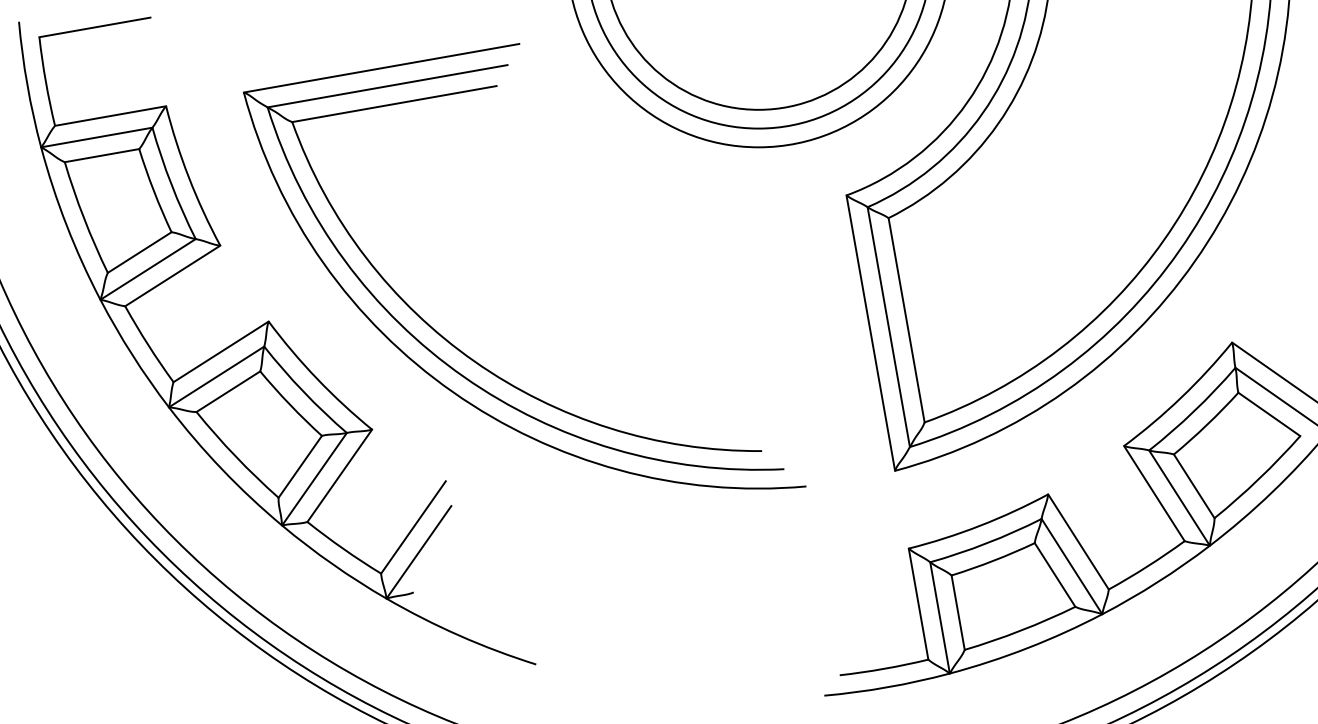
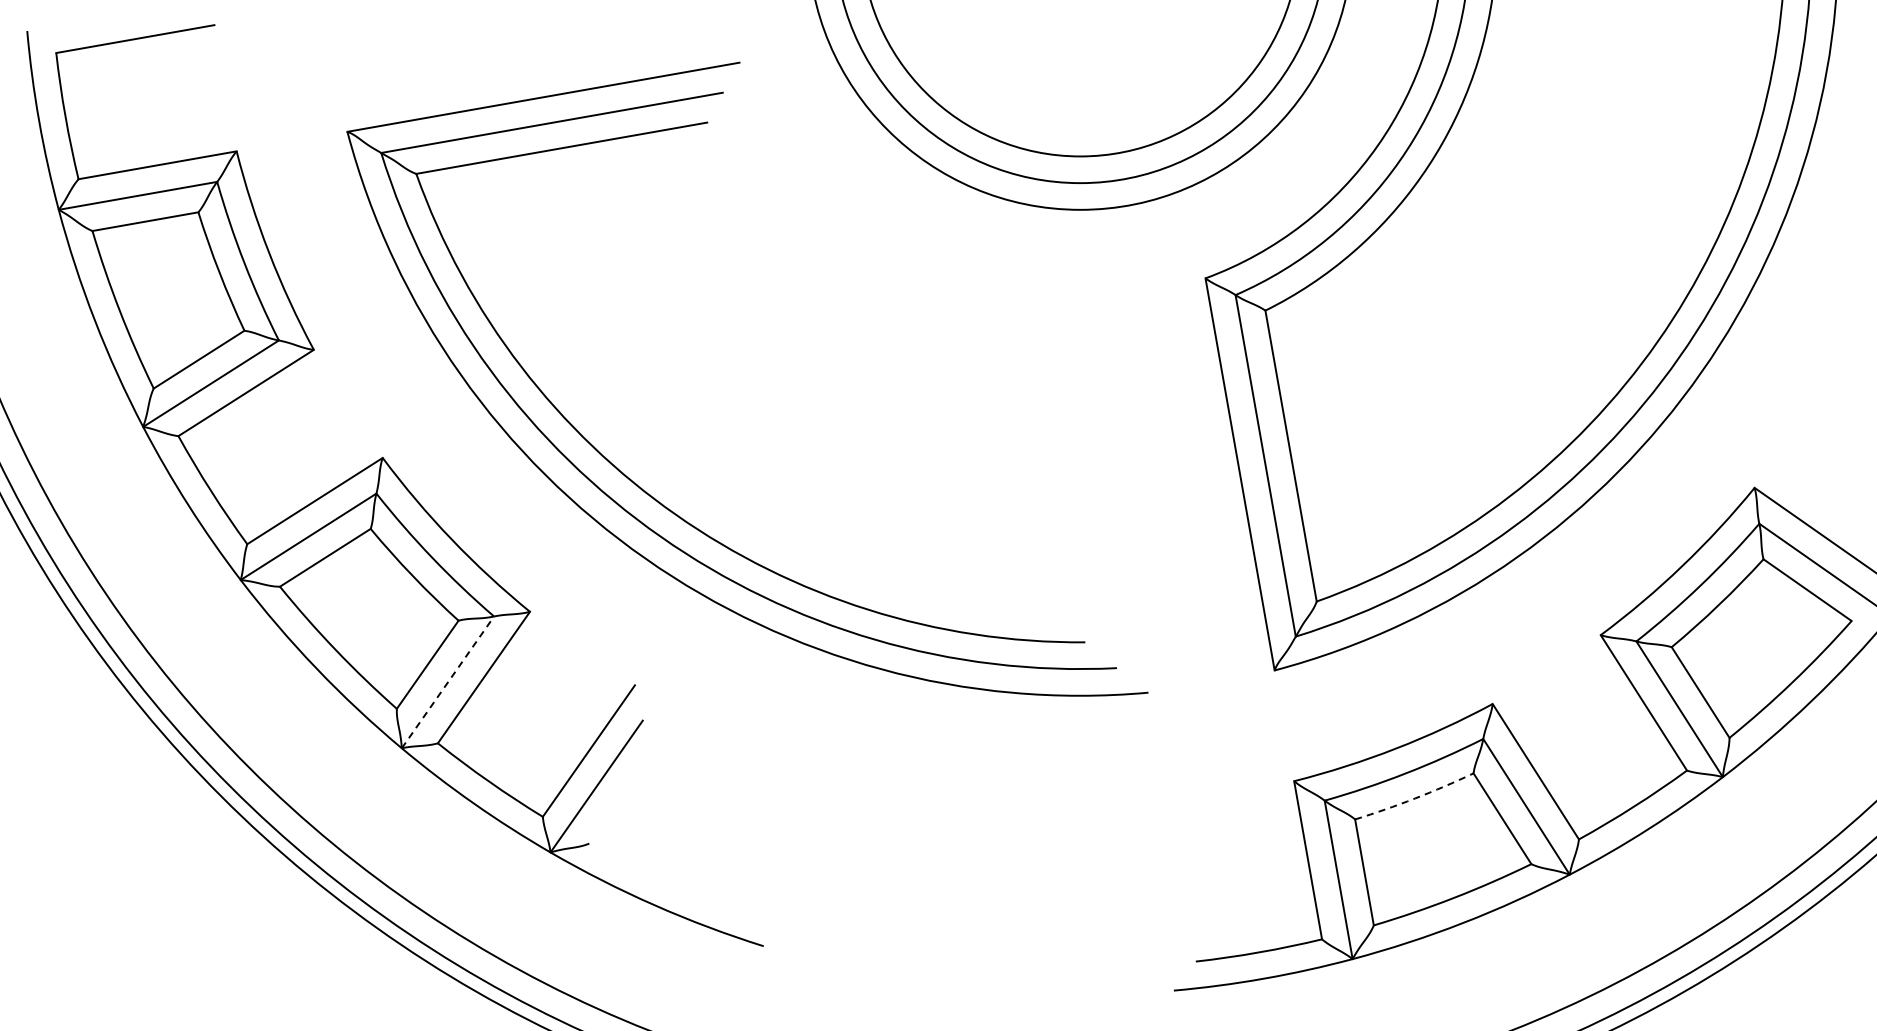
line: (314, 479) -> (448, 682), solid -> dashed
arc: (993, 560) -> (1415, 798), solid -> dashed

